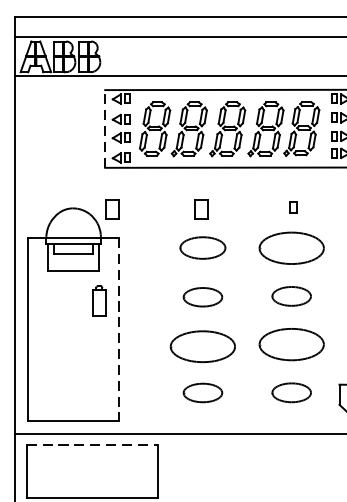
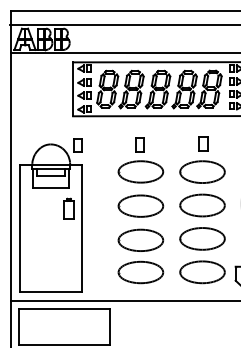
line: (105, 129) -> (73, 89), dashed -> solid
part: (293, 207) -> (203, 143), size x1.67
part: (202, 247) -> (140, 171), size x1.43
part: (202, 296) -> (140, 205), size x1.67
part: (291, 296) -> (202, 205), size x1.67
line: (118, 329) -> (82, 228), dashed -> solid
part: (202, 392) -> (140, 272), size x1.67
part: (291, 392) -> (202, 272), size x1.67
line: (92, 444) -> (64, 308), dashed -> solid

